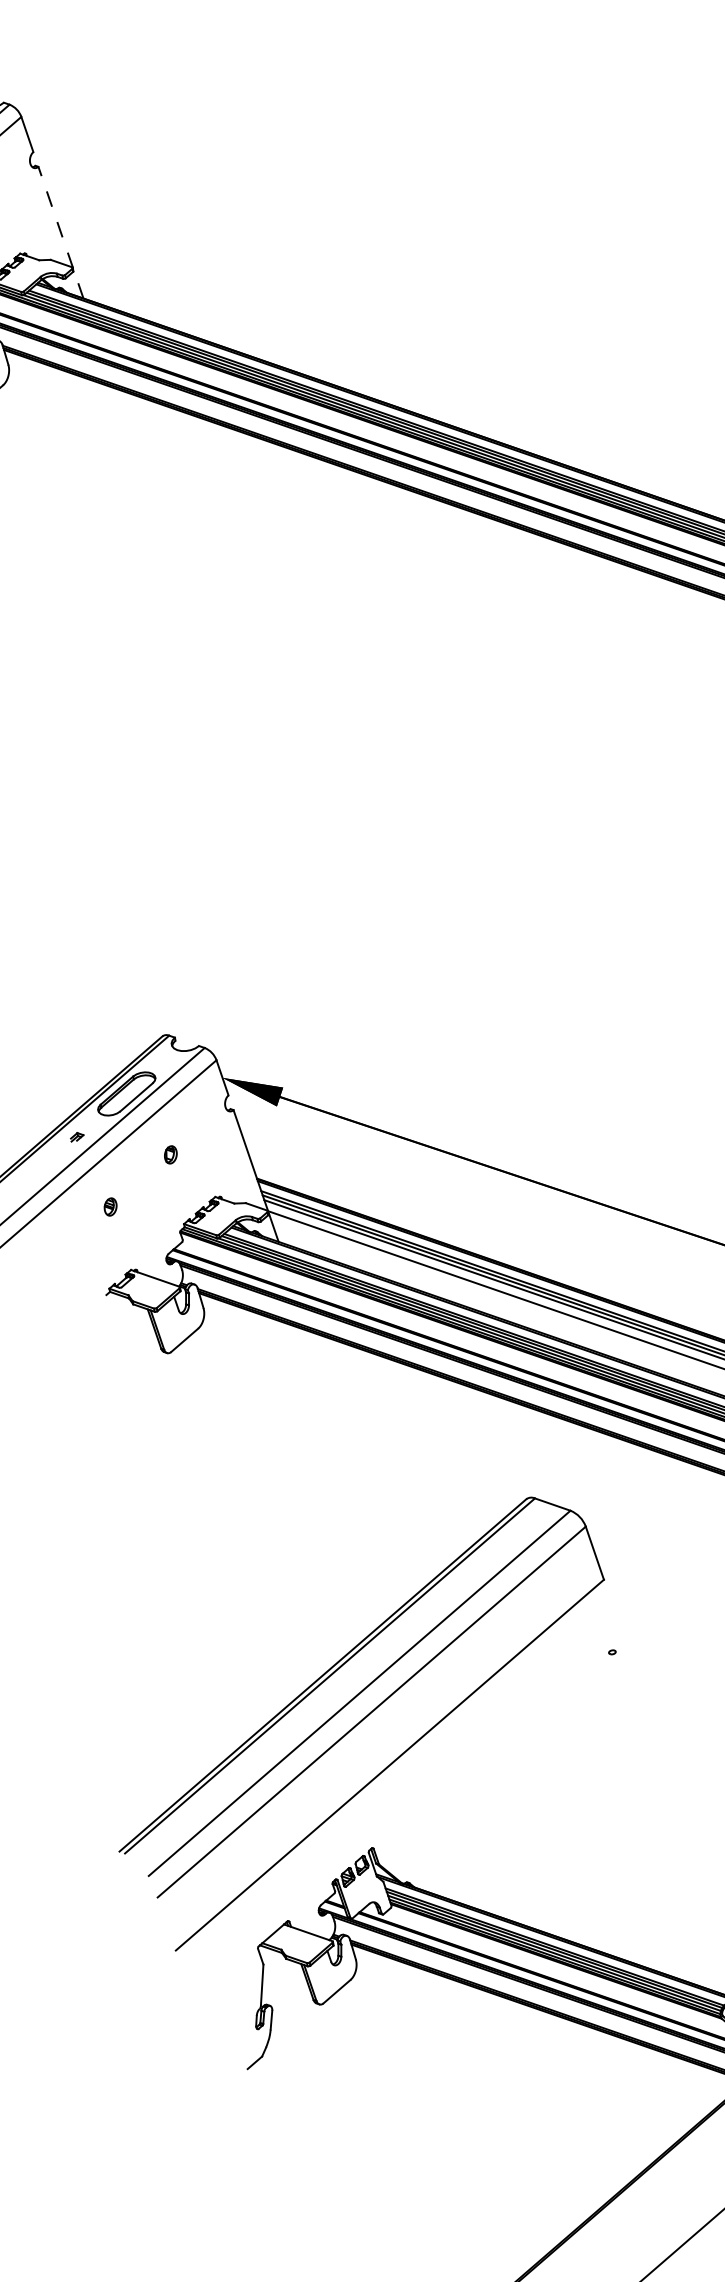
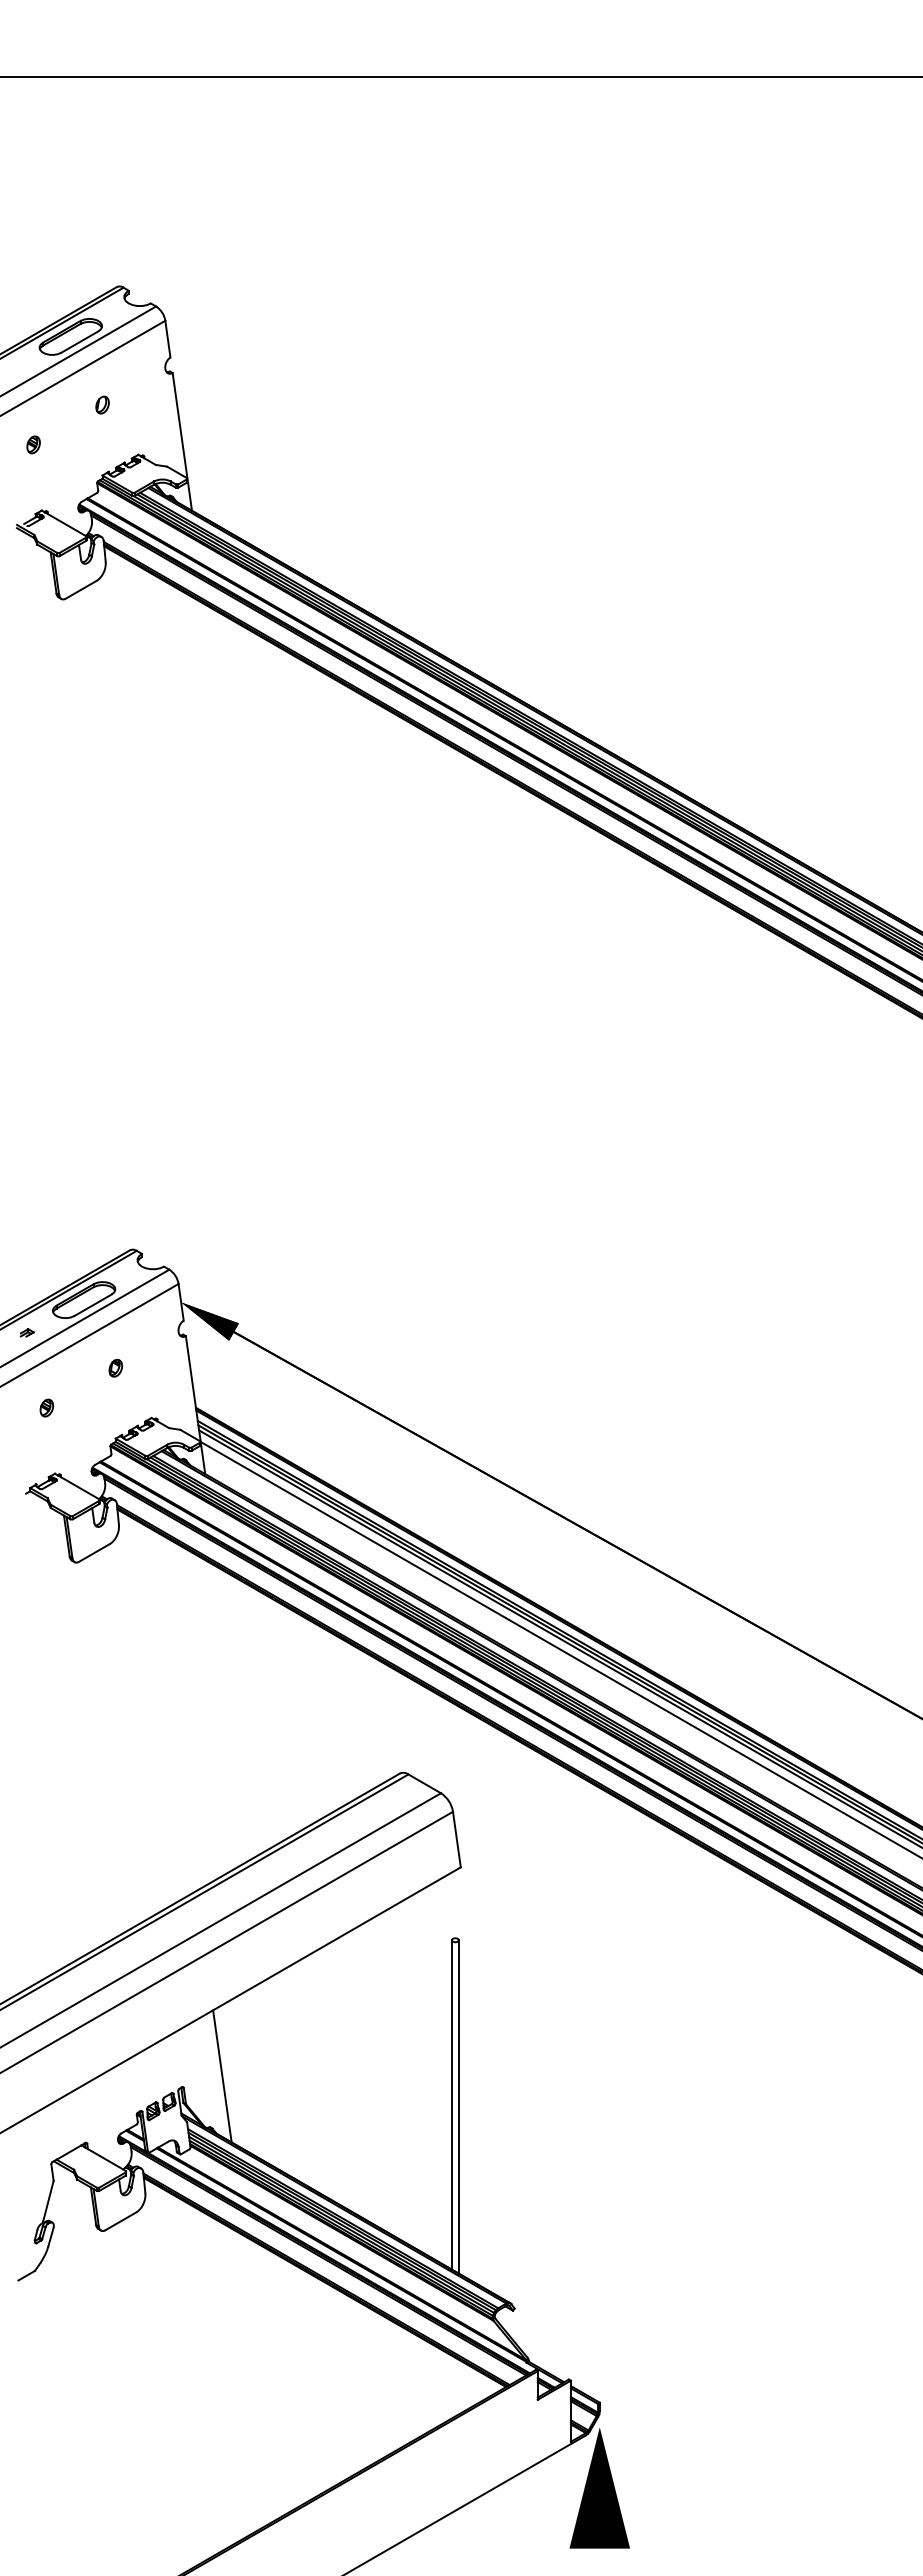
line: (61, 232) -> (182, 441), dashed -> solid
line: (639, 1814) -> (451, 2104), added
line: (646, 1815) -> (458, 2106), added
line: (409, 1830) -> (222, 2076), added

